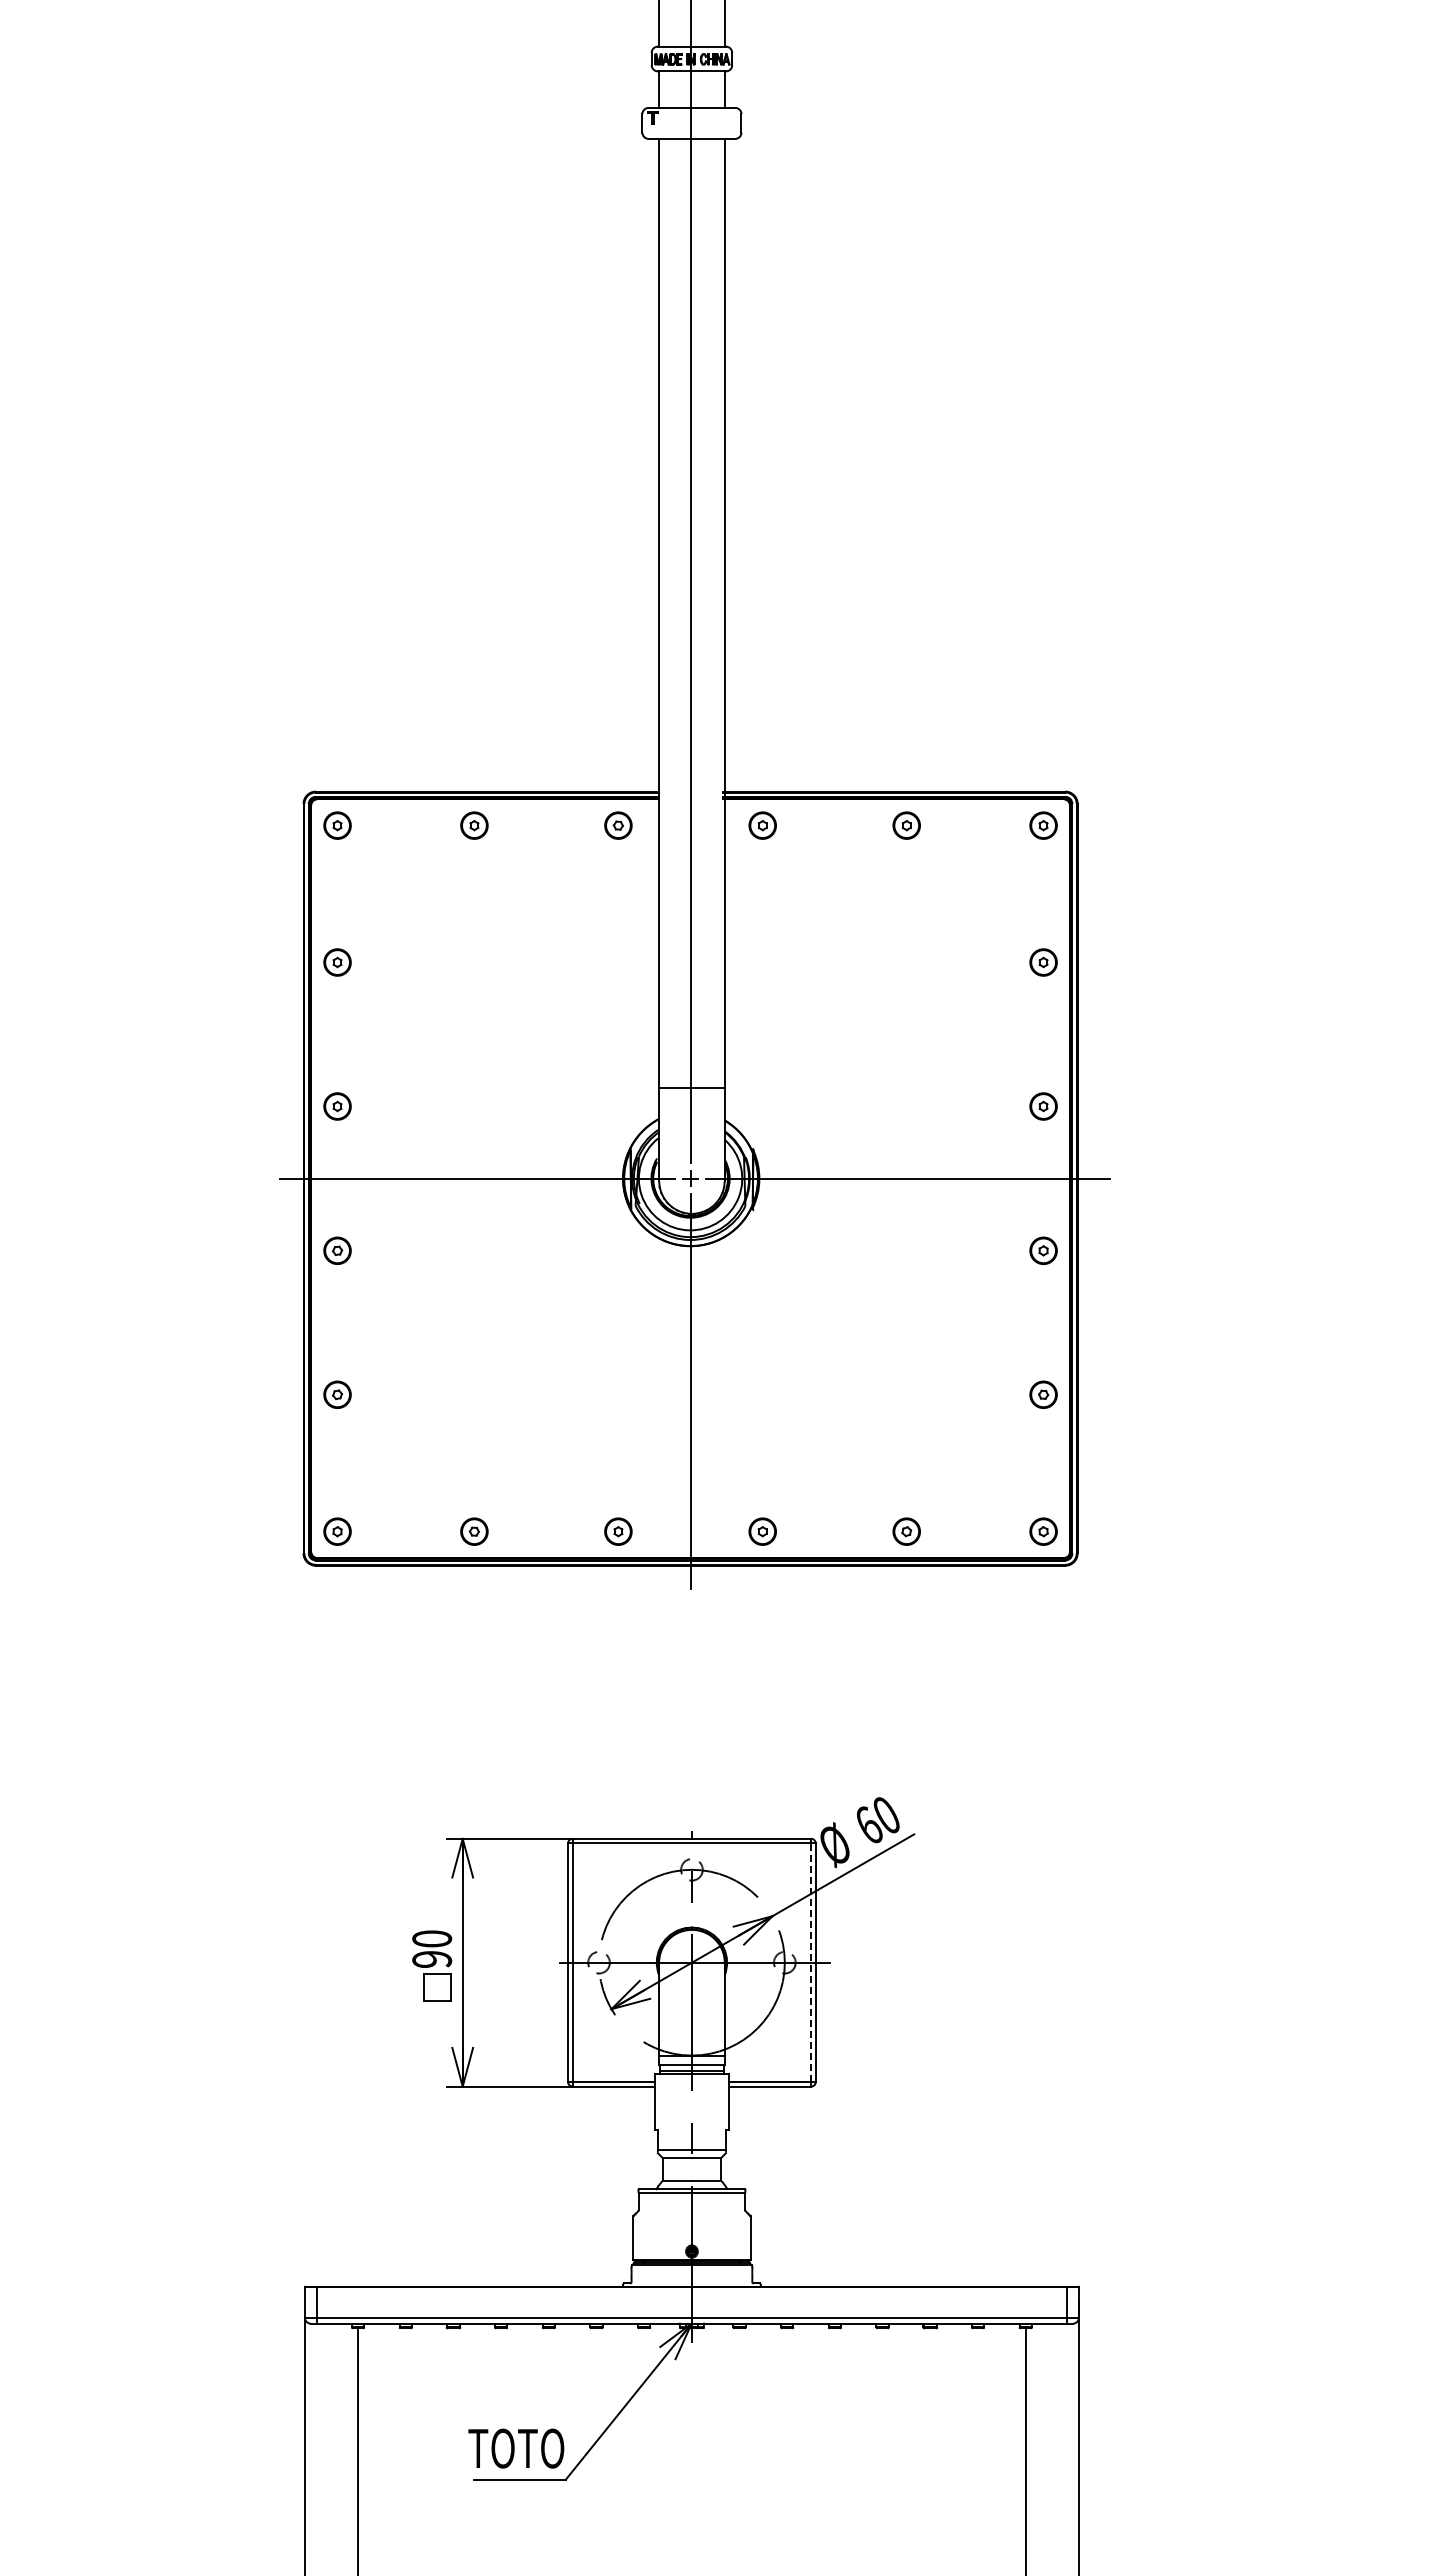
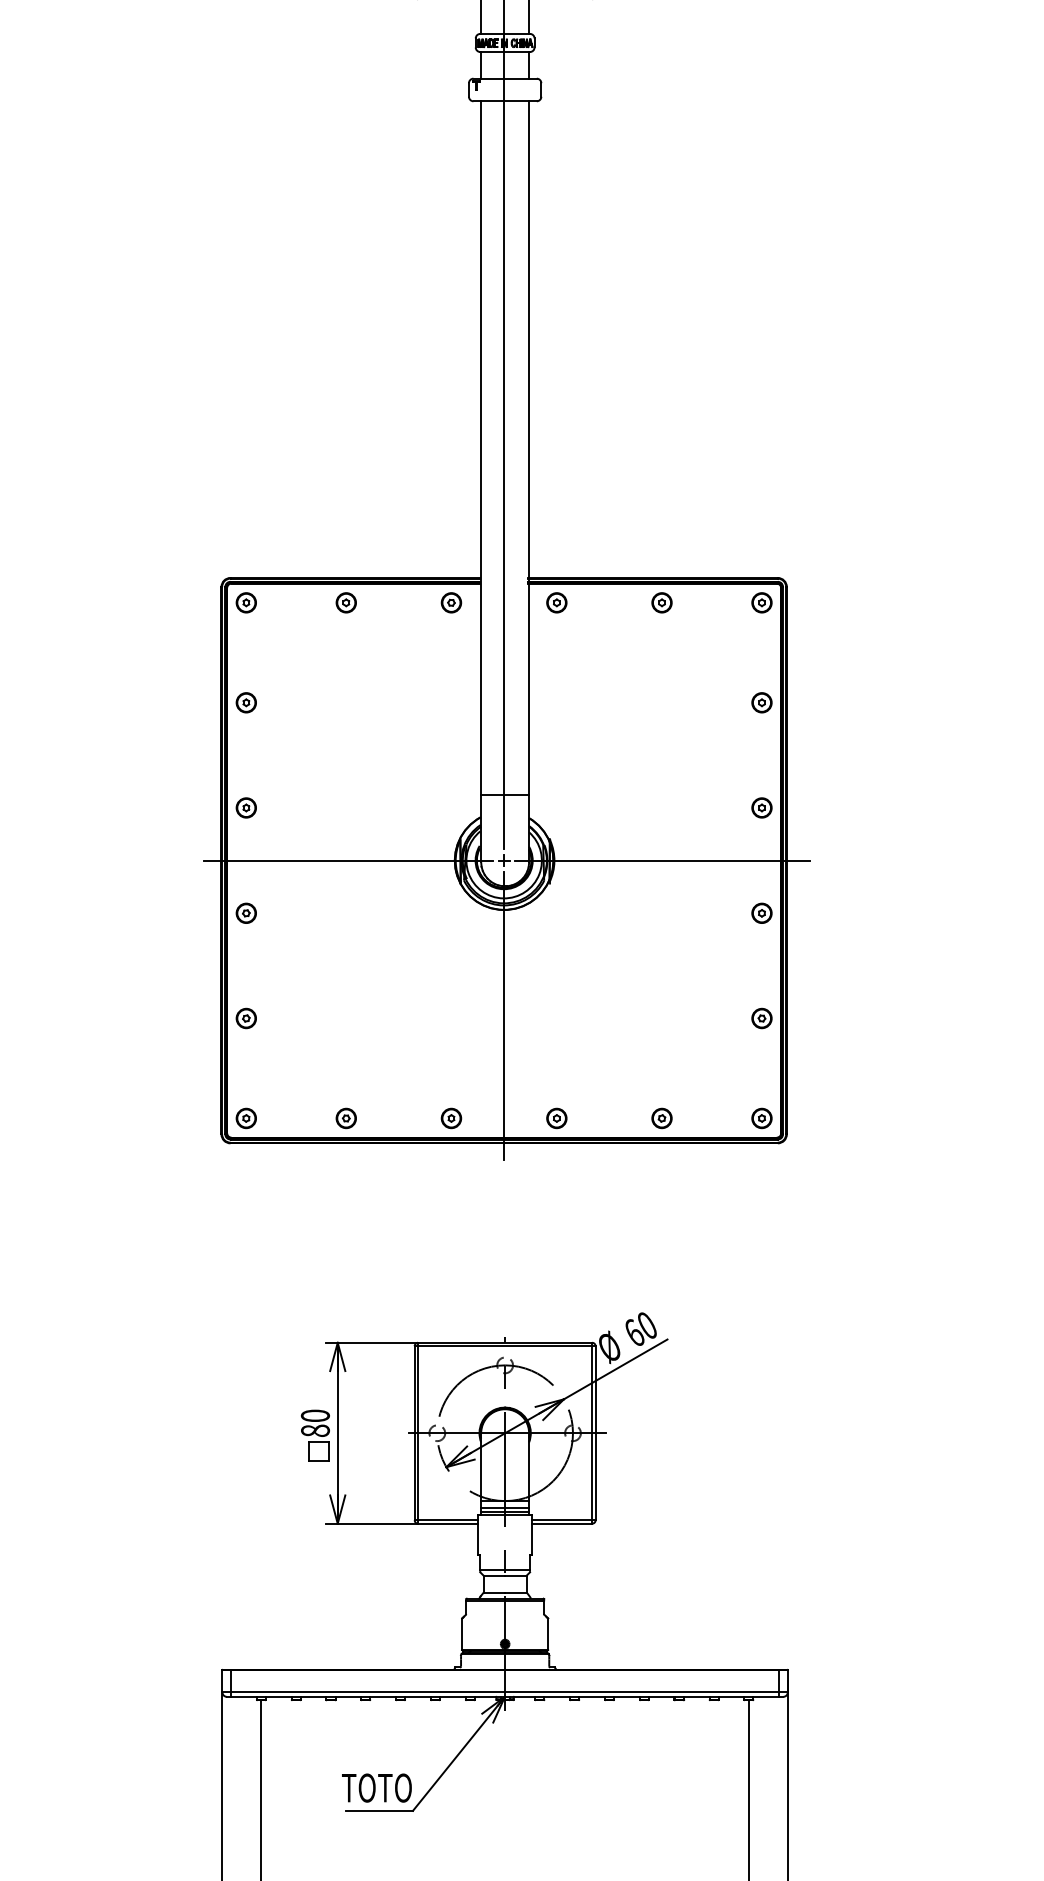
text: (432, 1958) -> (315, 1430), 90 -> 80
line: (811, 1962) -> (592, 1433), dashed -> solid

